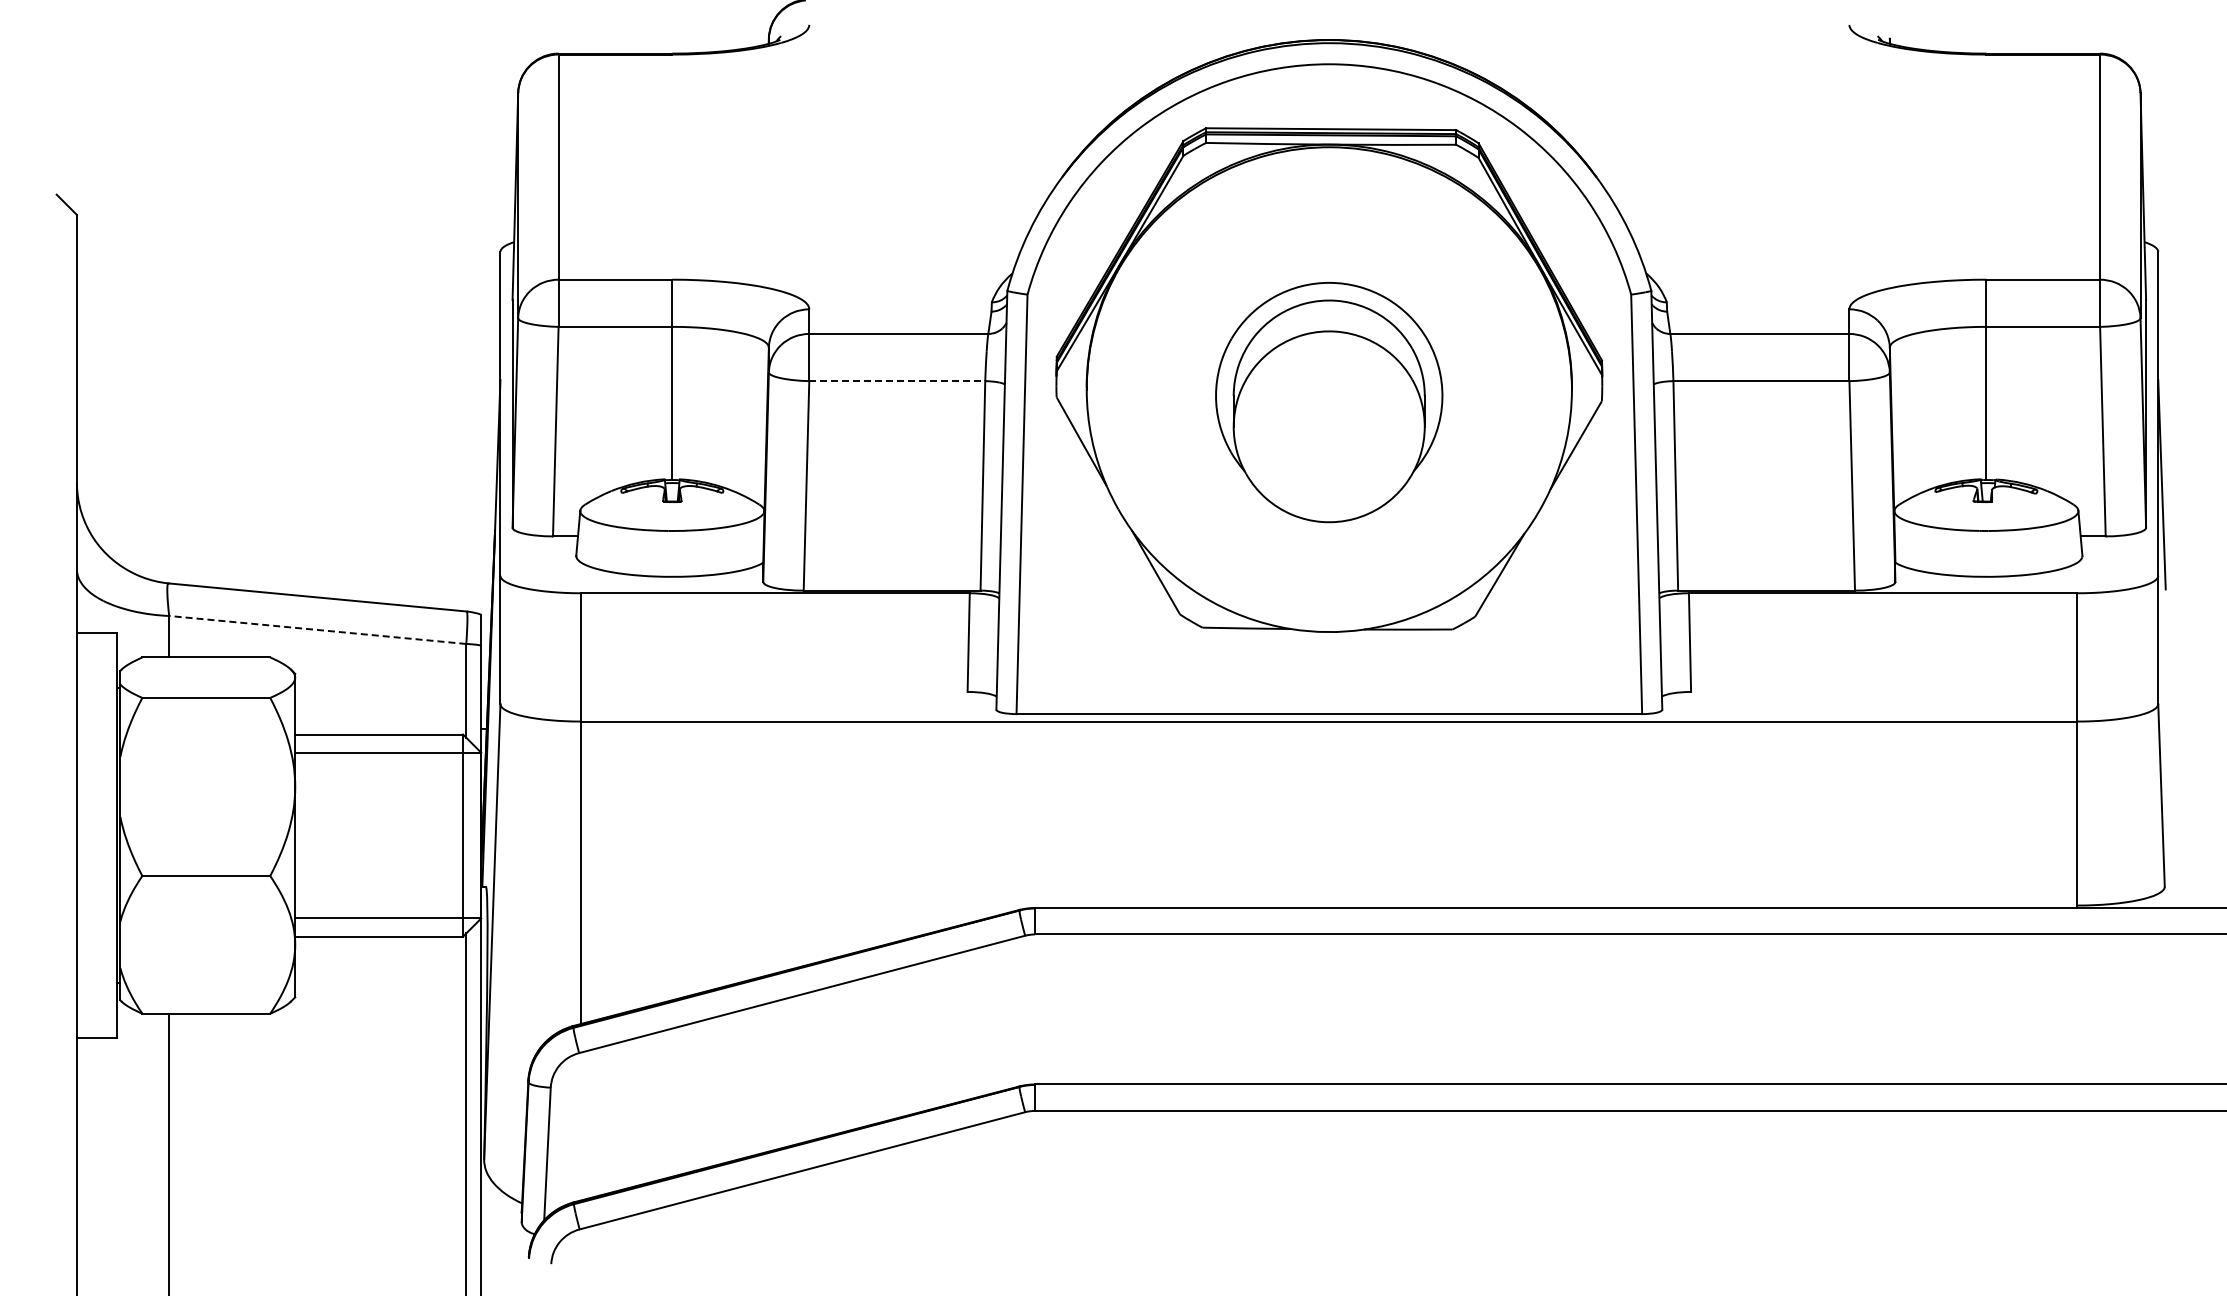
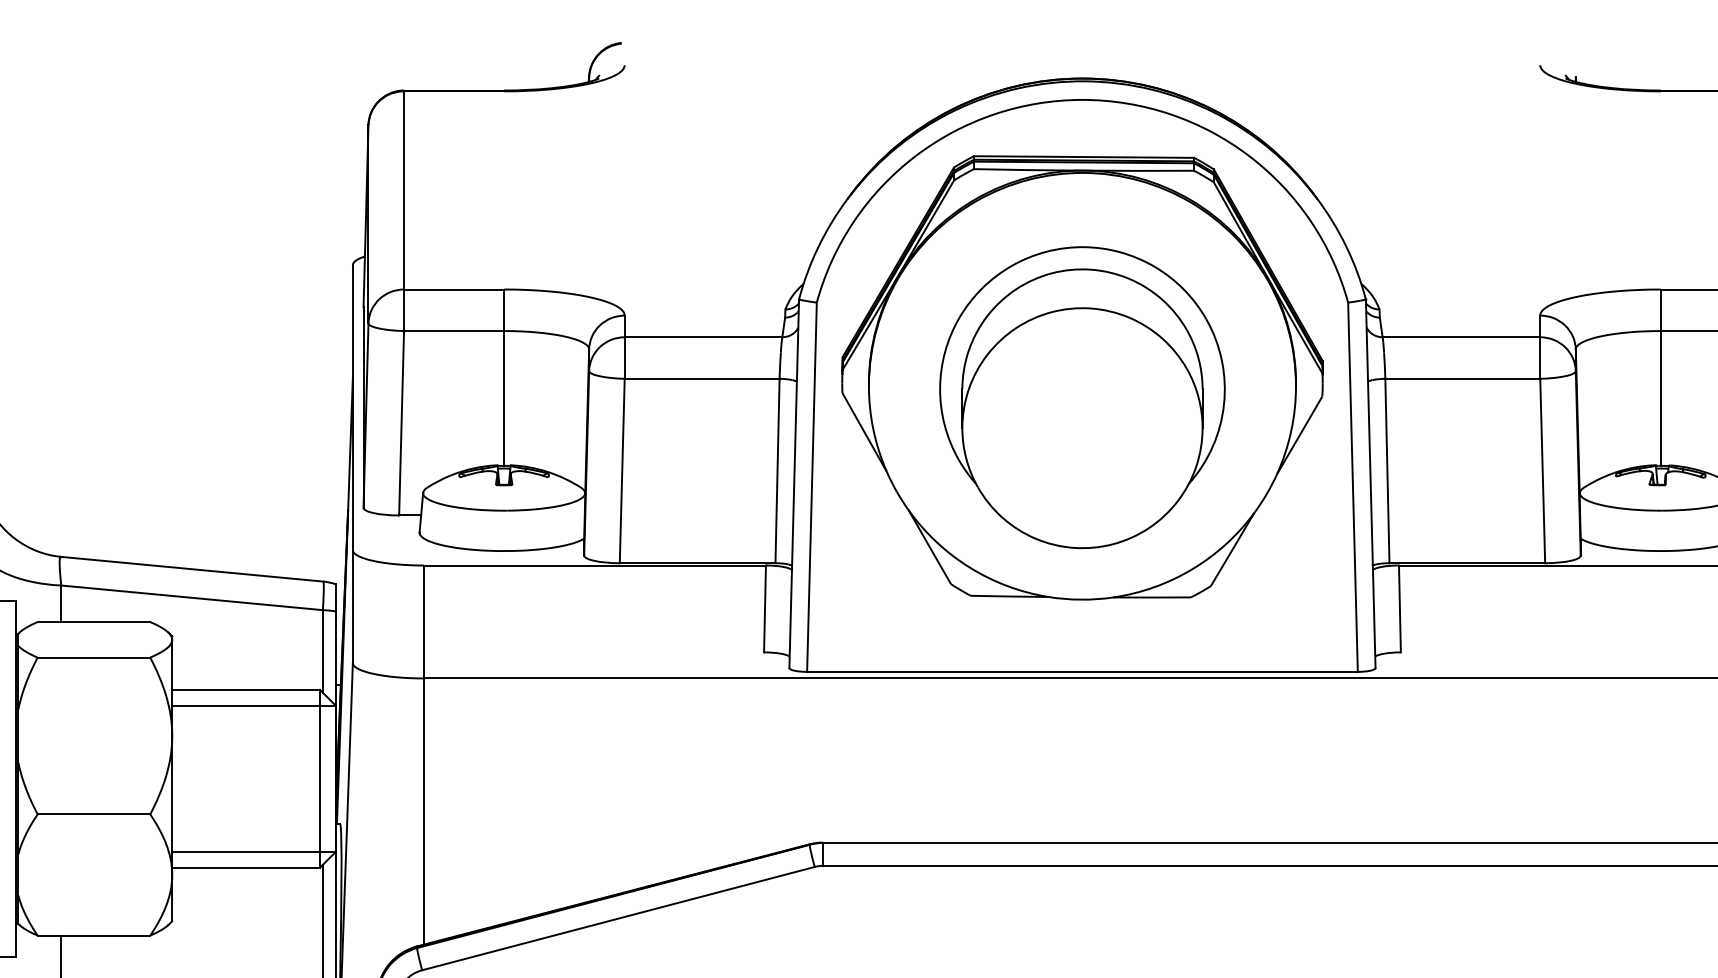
line: (897, 381) -> (702, 379), dashed -> solid
part: (1328, 402) -> (1081, 397), size x1.43
line: (317, 629) -> (191, 597), dashed -> solid

